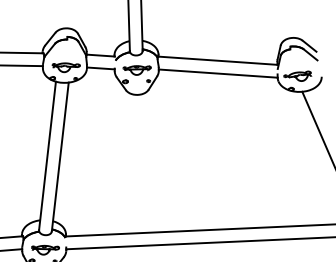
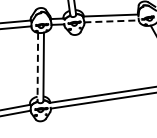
line: (220, 74) -> (112, 21), solid -> dashed
line: (46, 156) -> (37, 67), solid -> dashed

